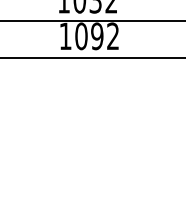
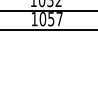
text: (105, 37) -> (55, 19), 1092 -> 1057

